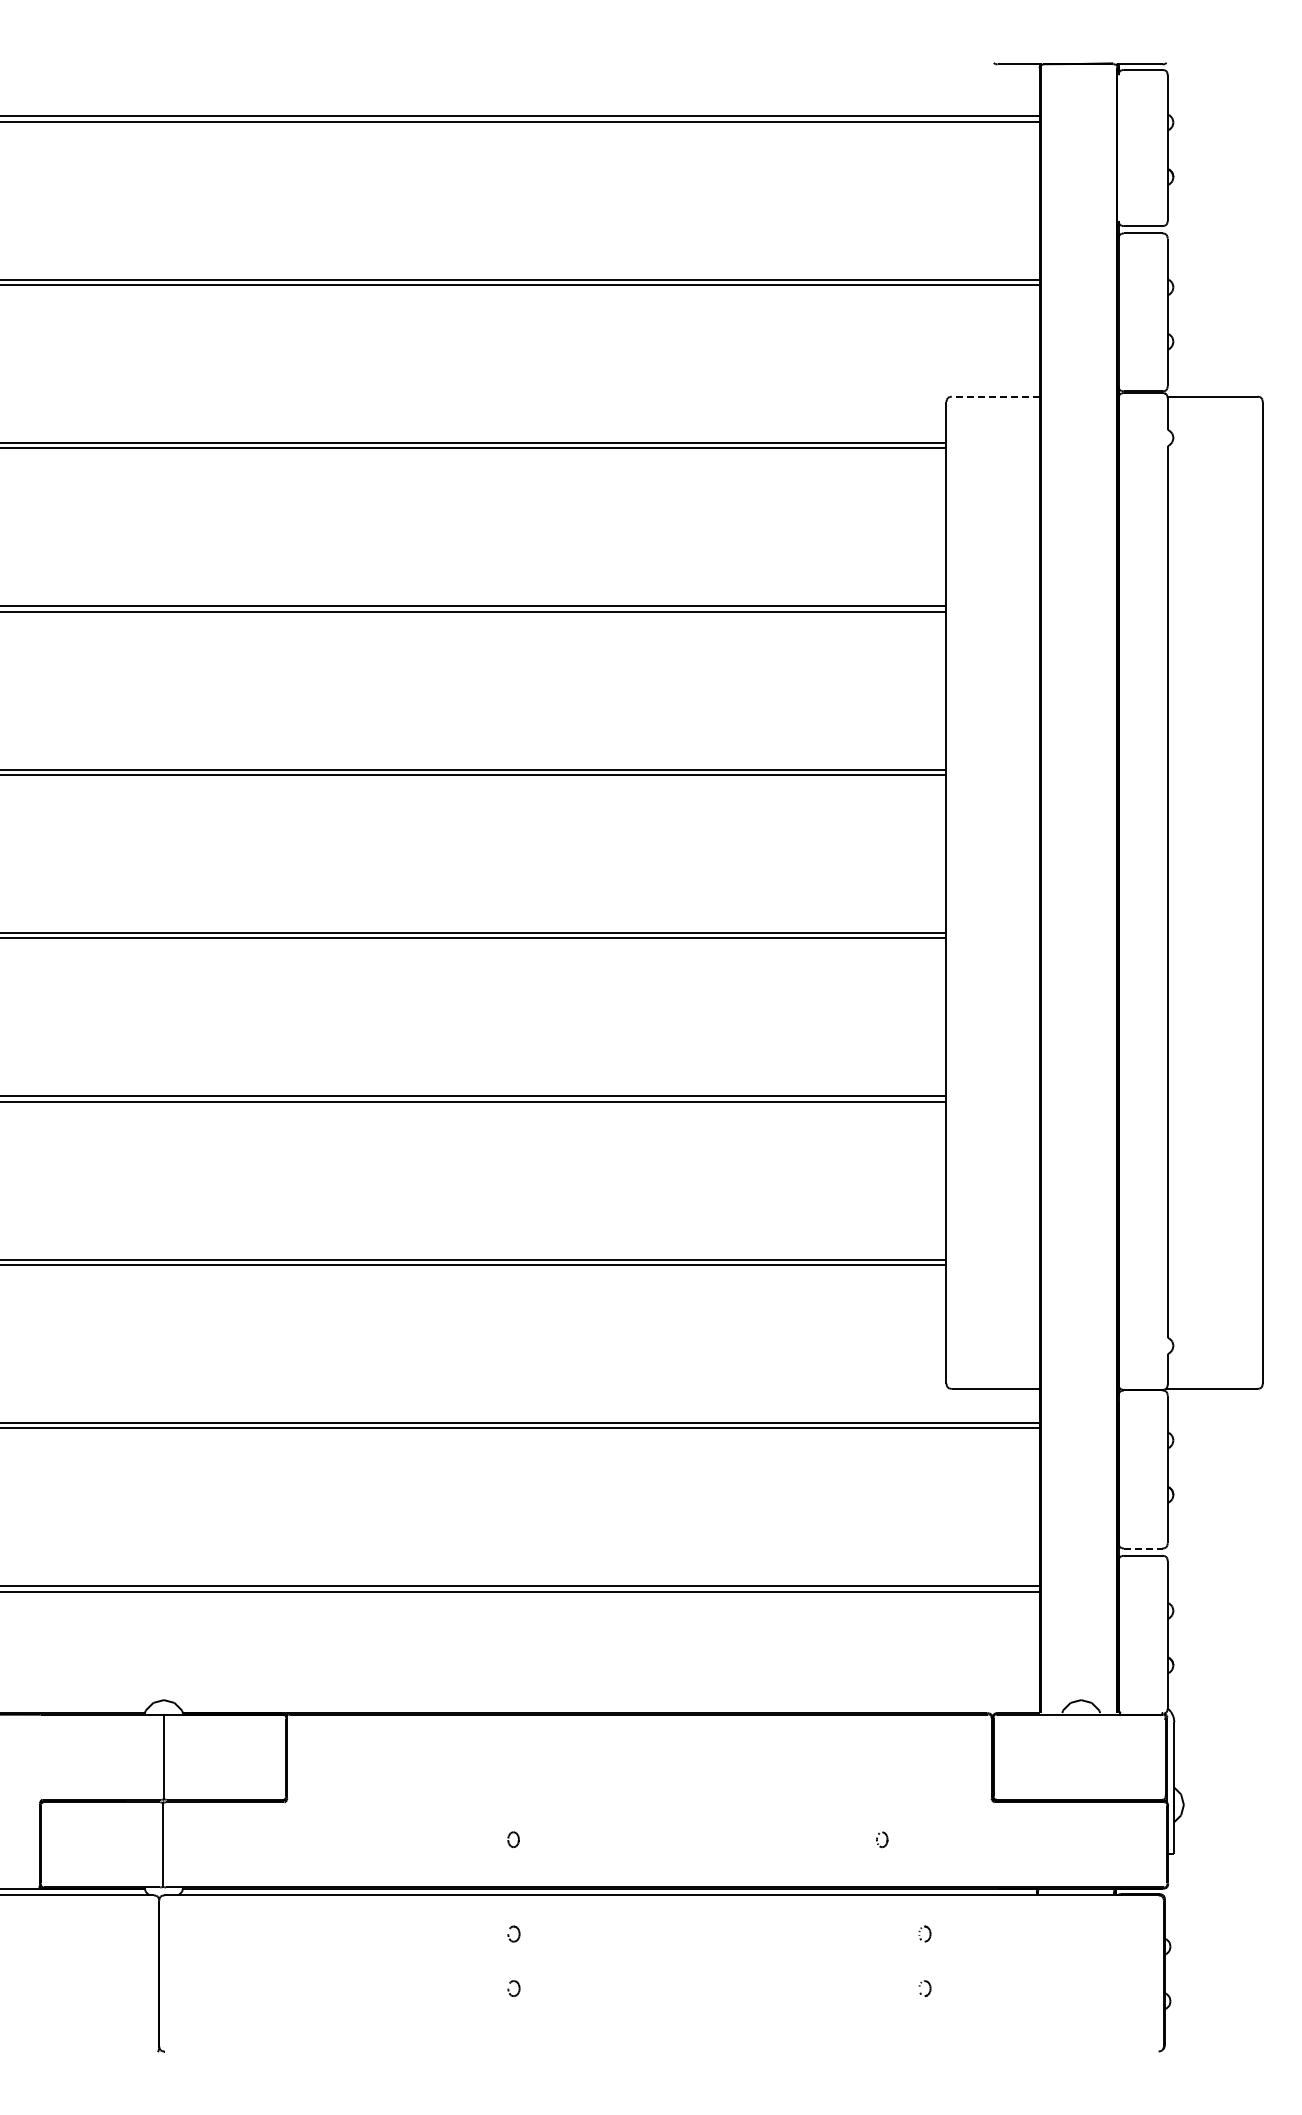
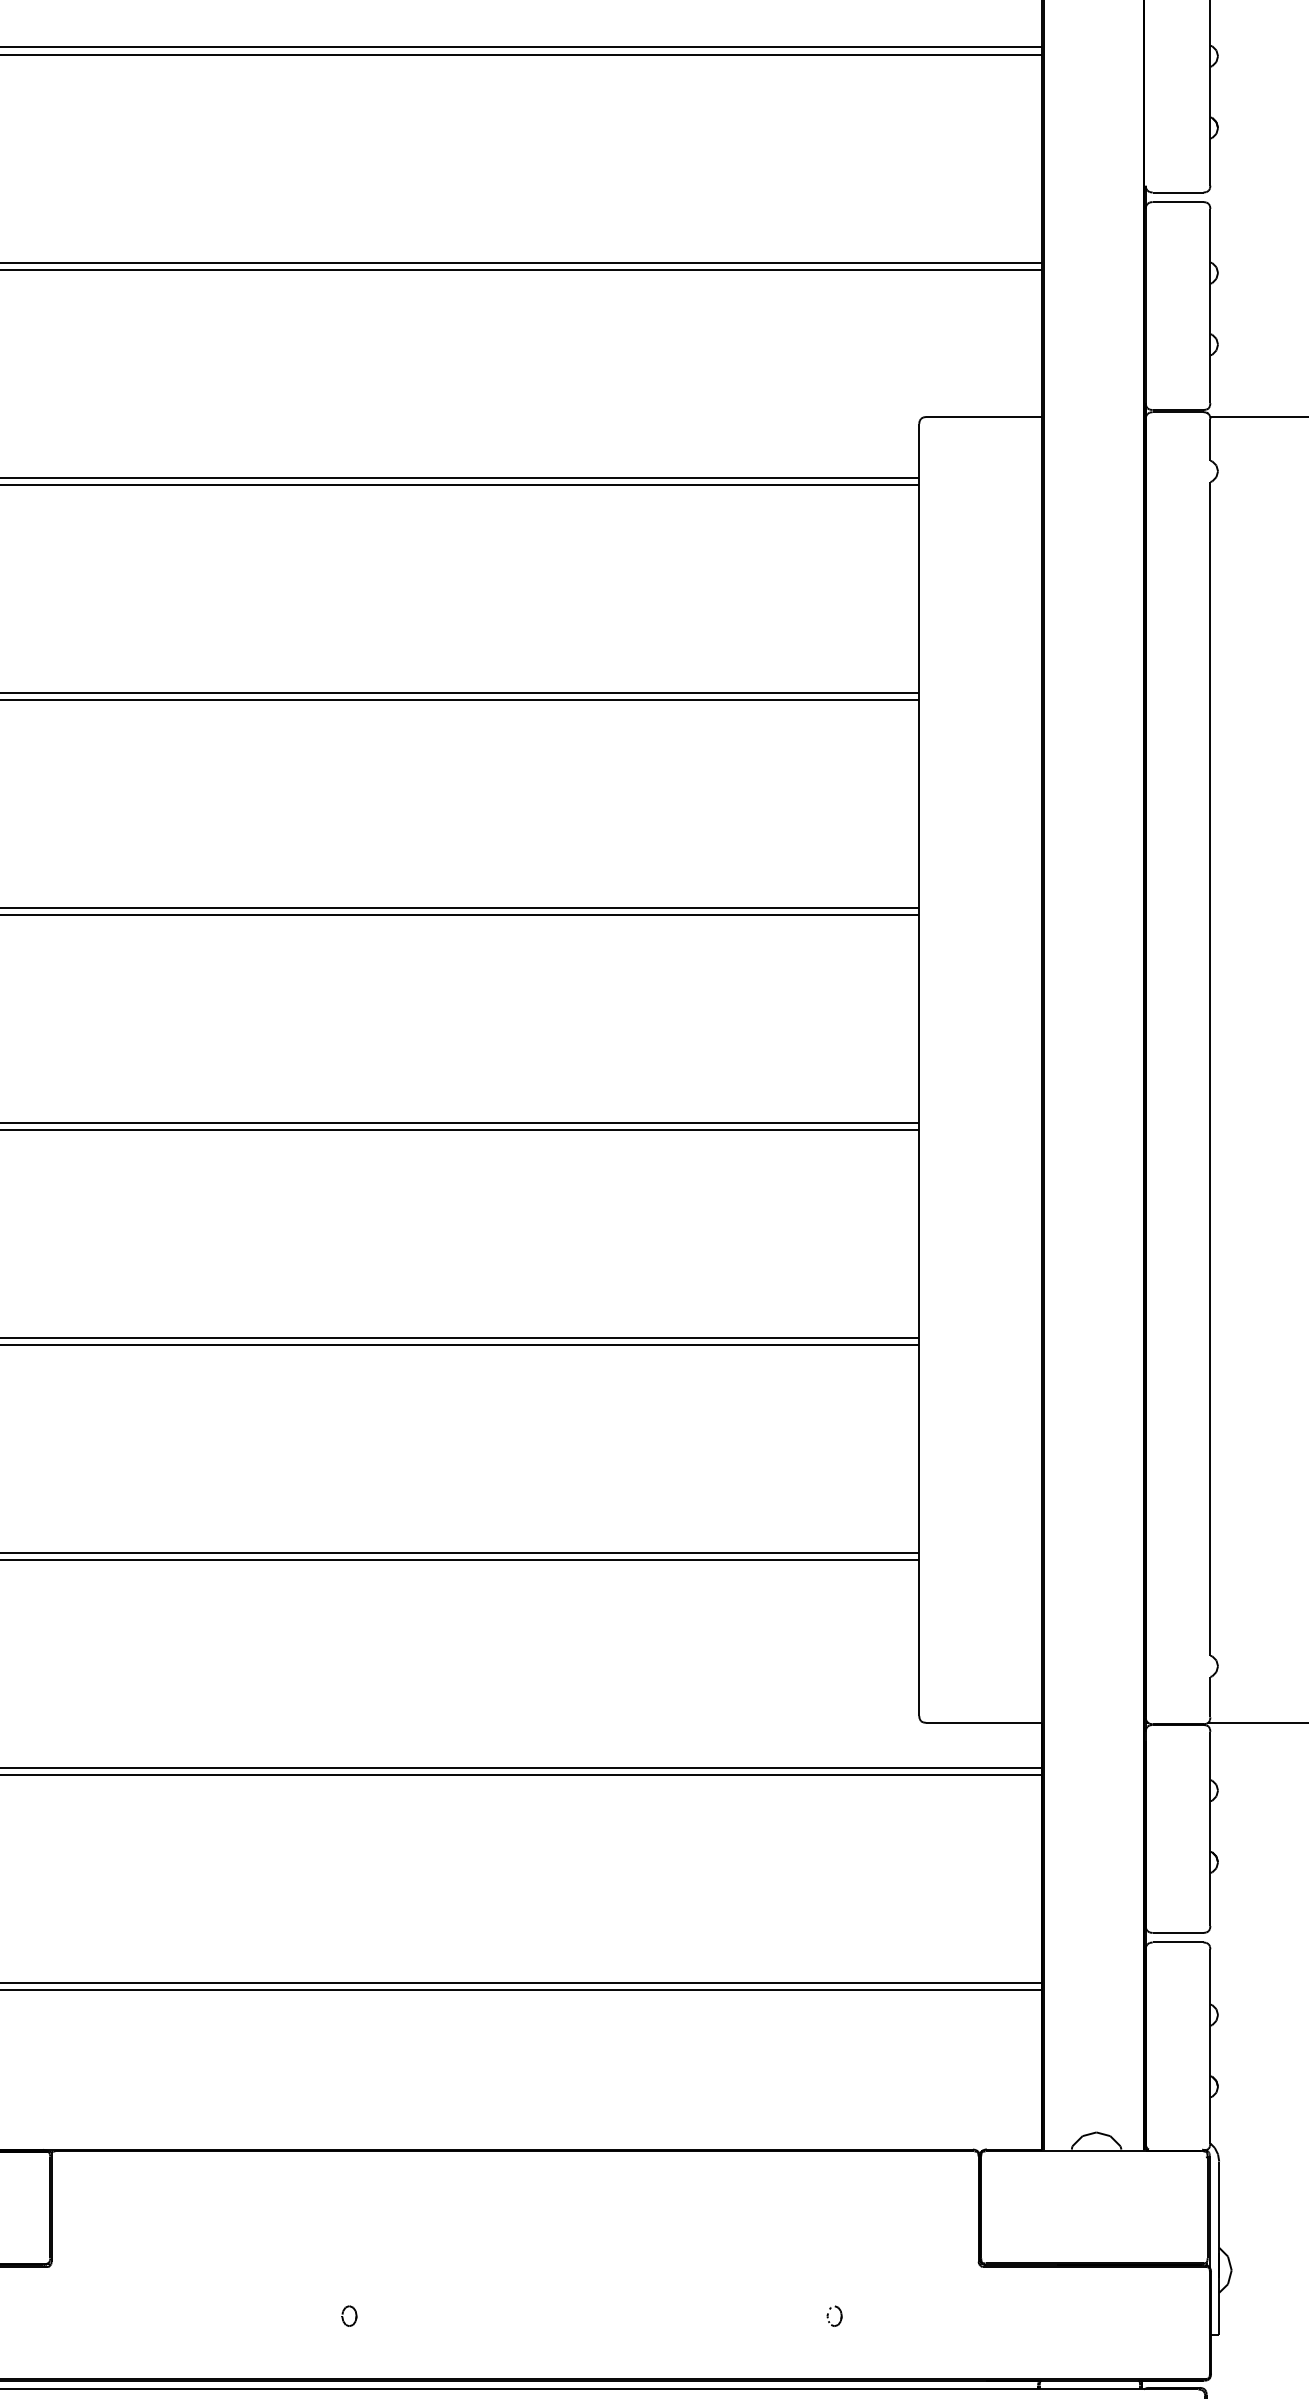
line: (995, 396) -> (983, 416), dashed -> solid
line: (1143, 1548) -> (1178, 1932), dashed -> solid

